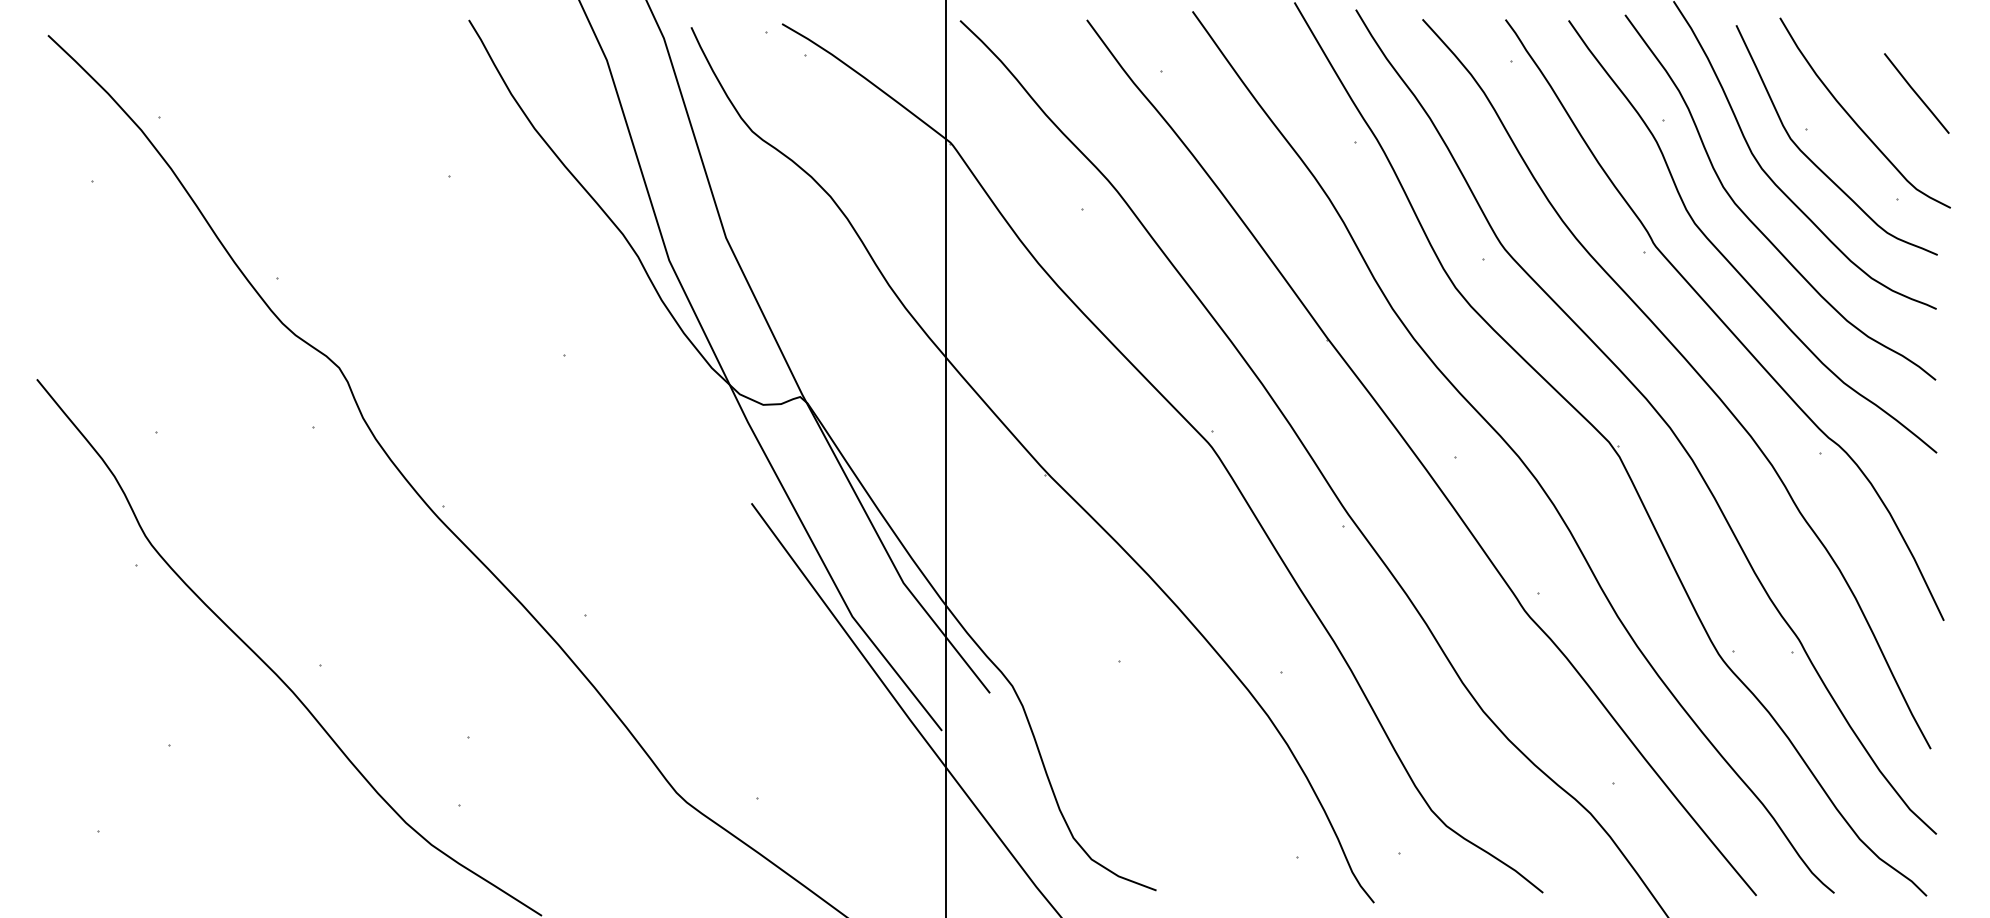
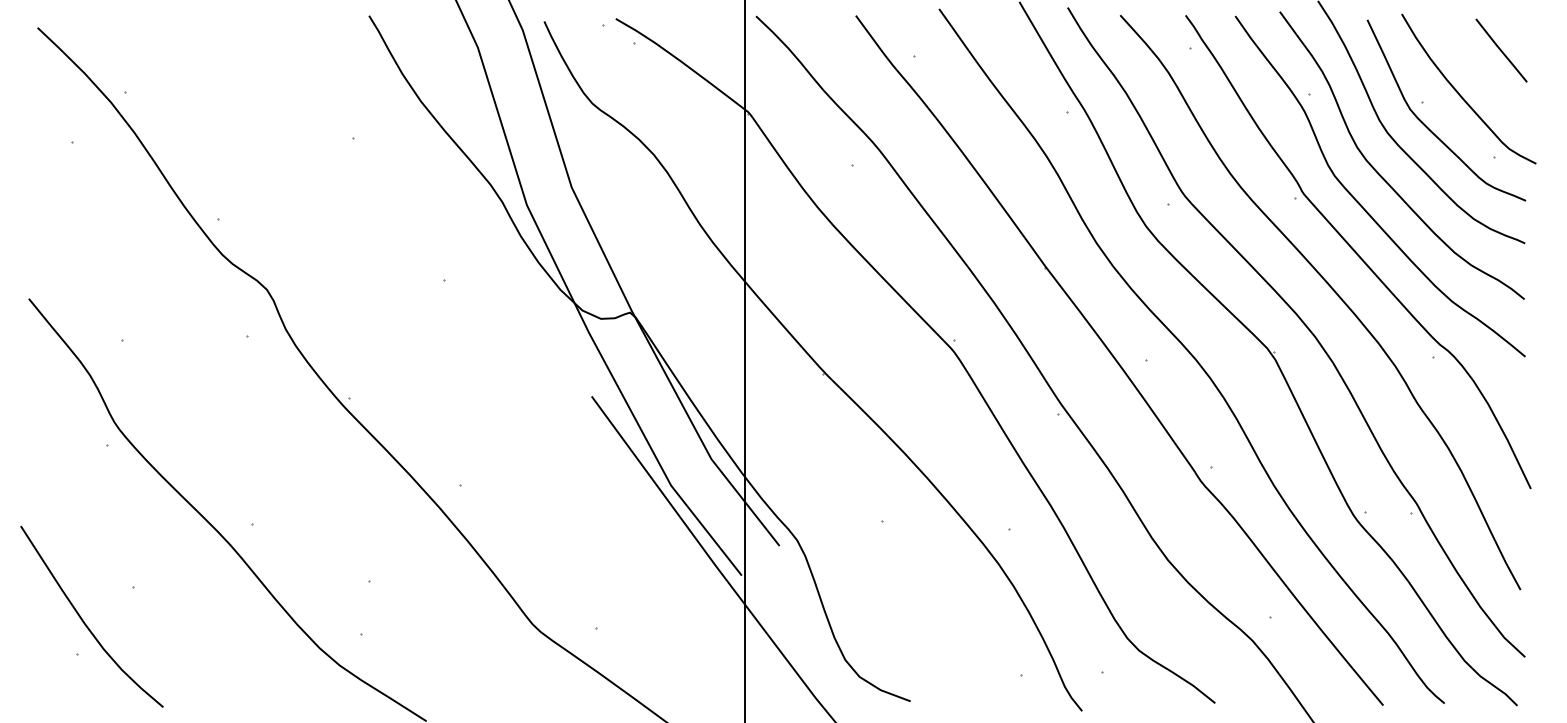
line: (1916, 93) -> (1501, 50), moved
curve: (108, 790) -> (85, 622), added

